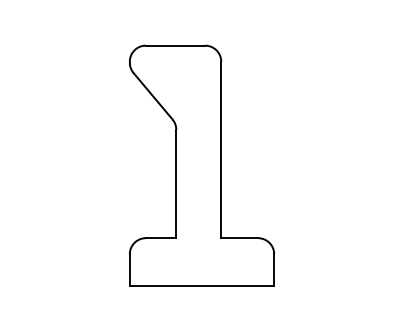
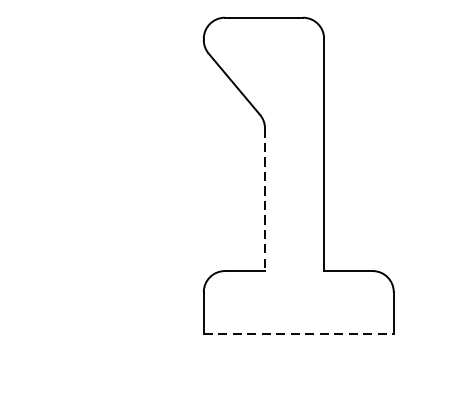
line: (176, 184) -> (265, 200), solid -> dashed
line: (202, 286) -> (299, 334), solid -> dashed

